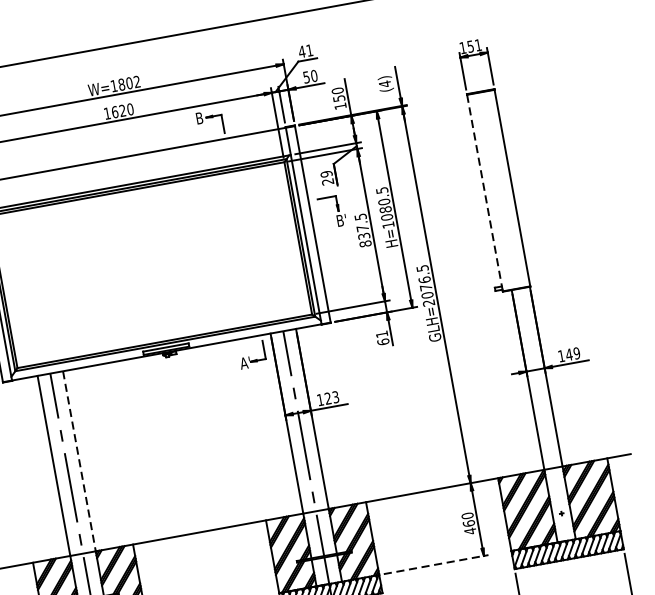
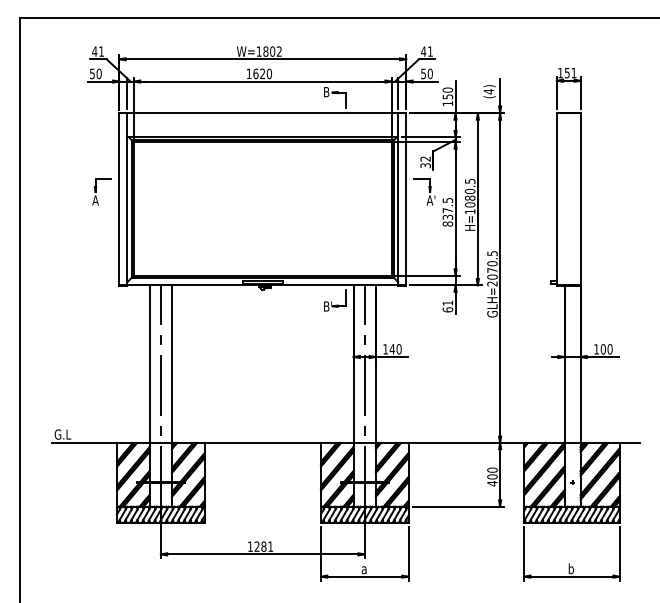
text: (327, 178) -> (425, 162), 29 -> 32
line: (484, 193) -> (556, 199), dashed -> solid
text: (339, 220) -> (429, 200), B' -> A'
text: (424, 279) -> (492, 263), GLH=2076.5 -> GLH=2070.5
text: (572, 354) -> (606, 349), 149 -> 100
text: (243, 363) -> (326, 306), A' -> B'
text: (331, 398) -> (395, 349), 123 -> 140
line: (80, 461) -> (172, 364), dashed -> solid
text: (468, 523) -> (492, 476), 460 -> 400
line: (436, 564) -> (458, 506), dashed -> solid

